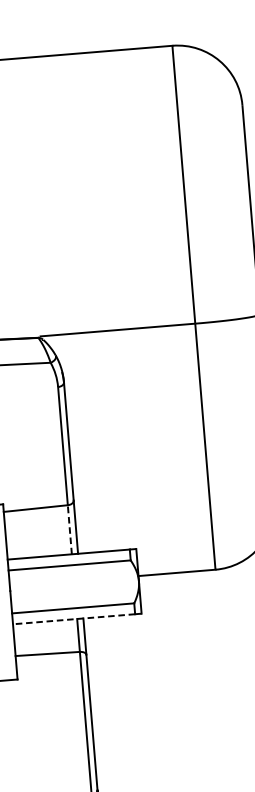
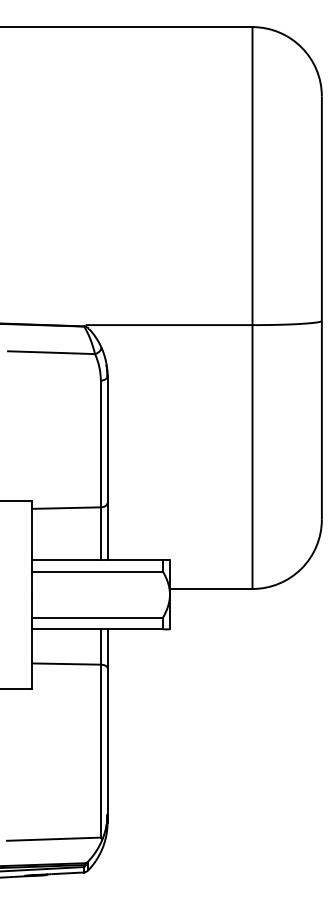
line: (69, 529) -> (100, 533), dashed -> solid
line: (74, 619) -> (97, 629), dashed -> solid

